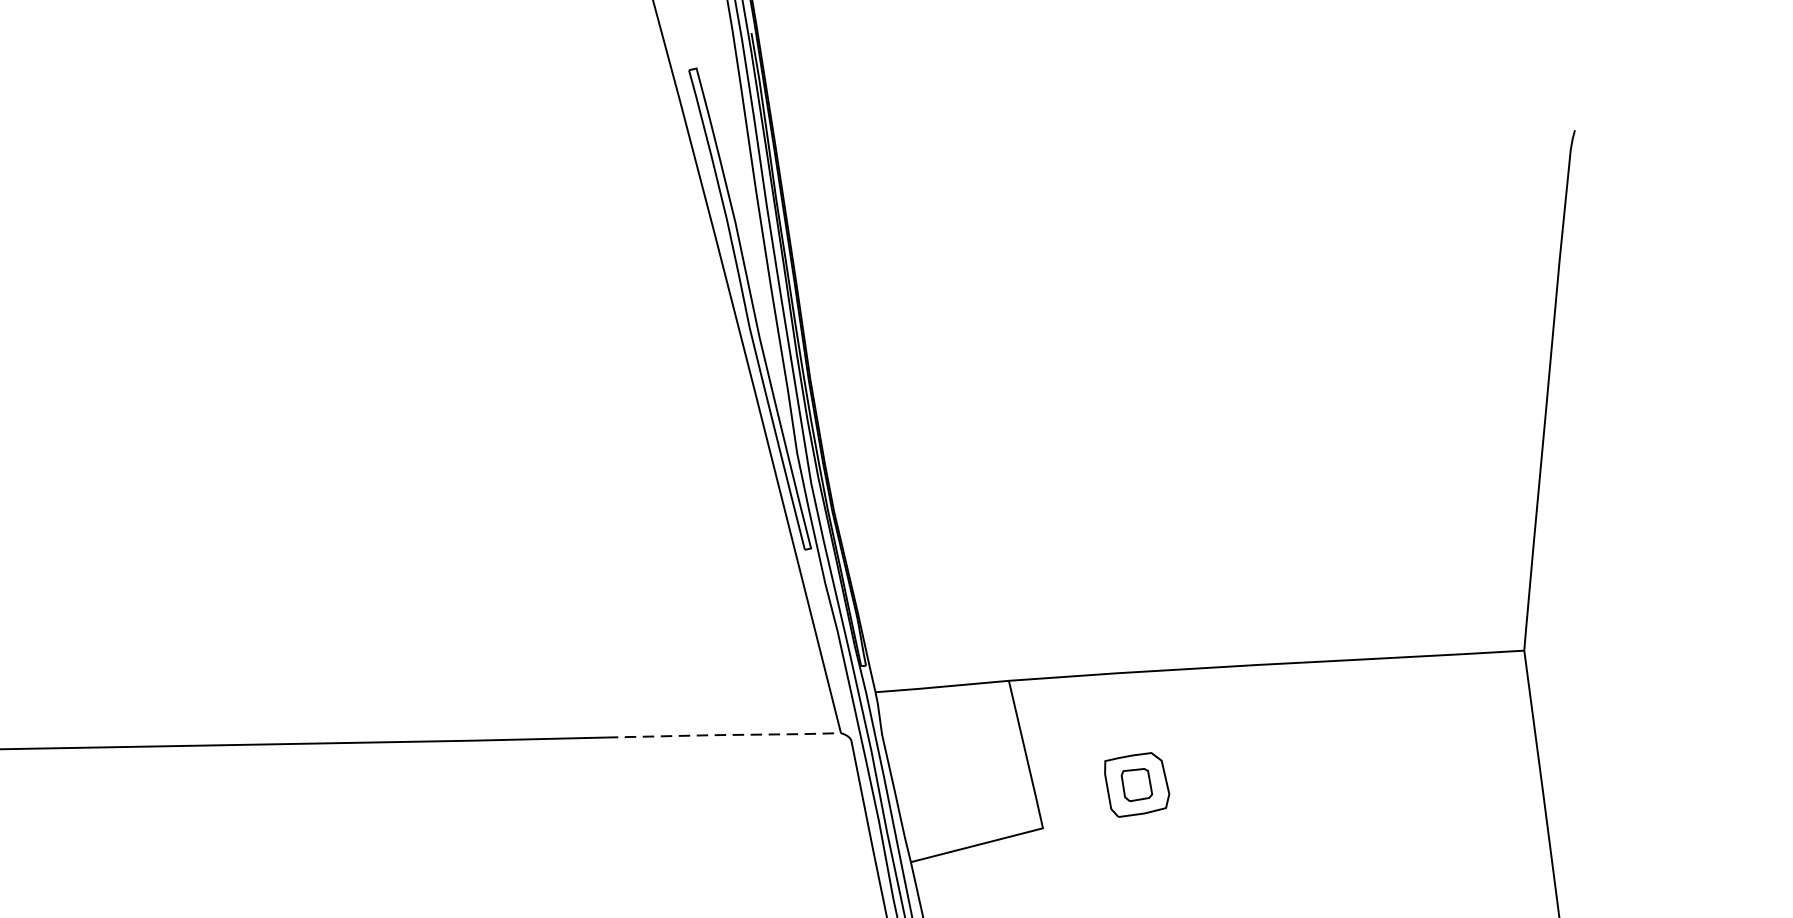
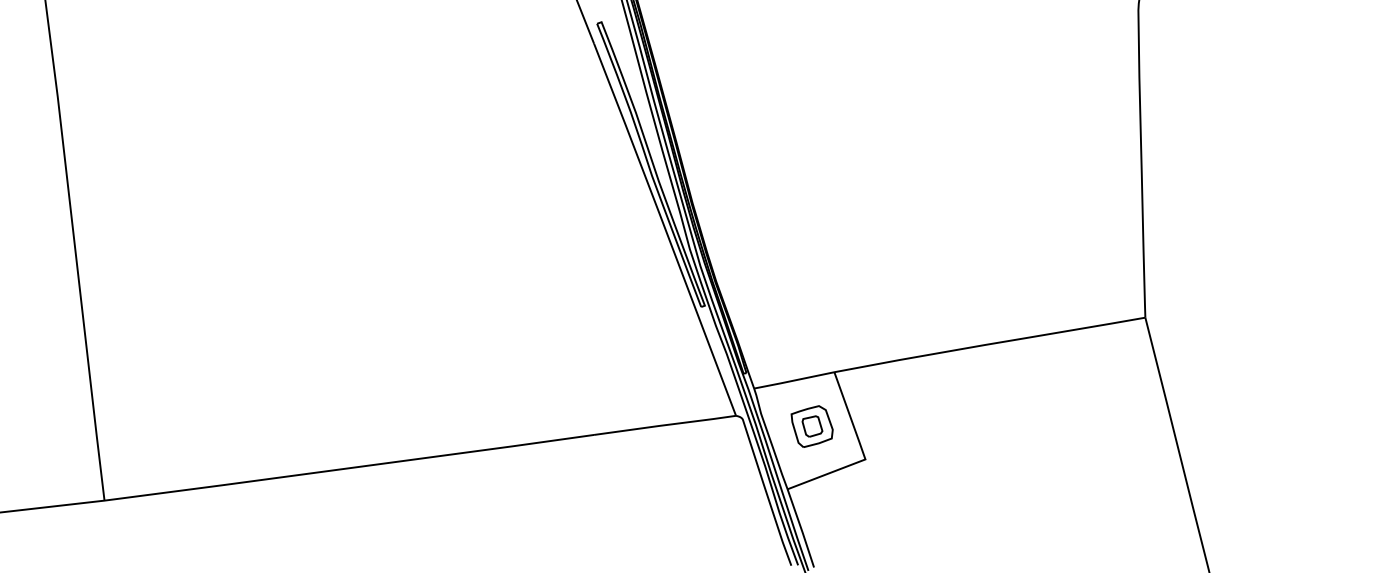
line: (722, 735) -> (664, 425), dashed -> solid
part: (1135, 784) -> (811, 426), moved

